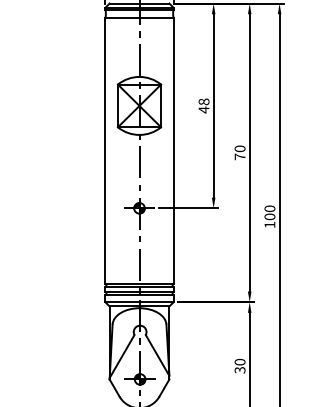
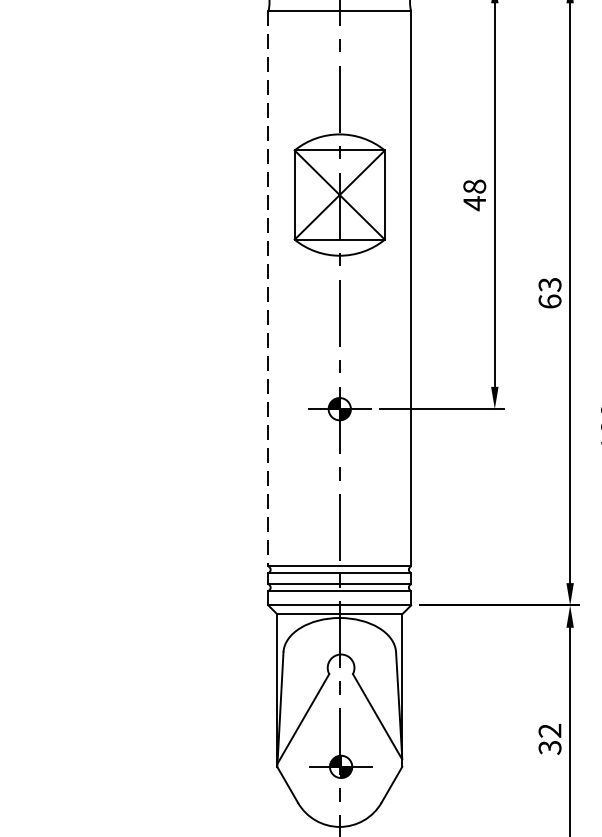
line: (105, 150) -> (268, 288), solid -> dashed
text: (239, 152) -> (548, 292), 70 -> 63
text: (239, 361) -> (548, 729), 30 -> 32

